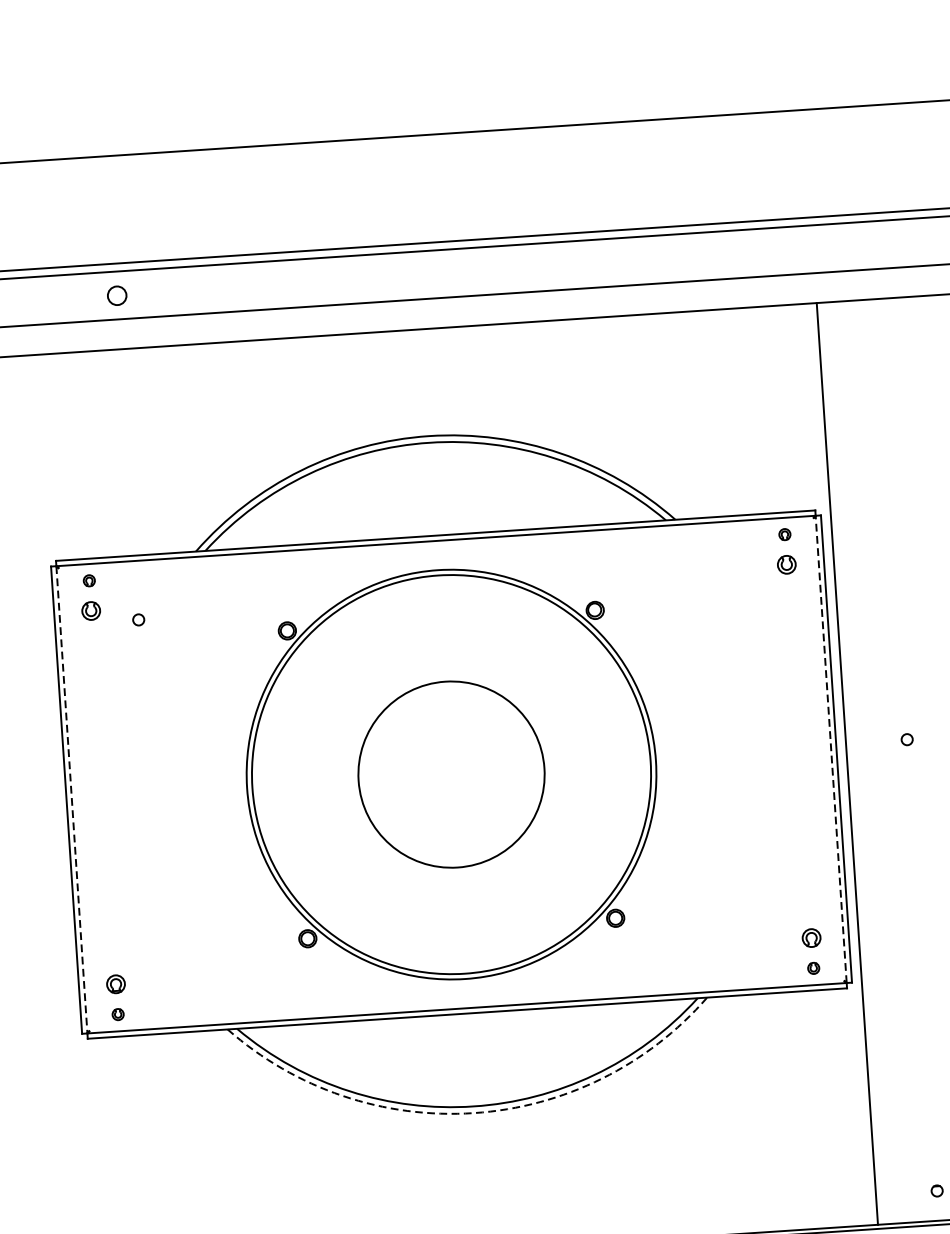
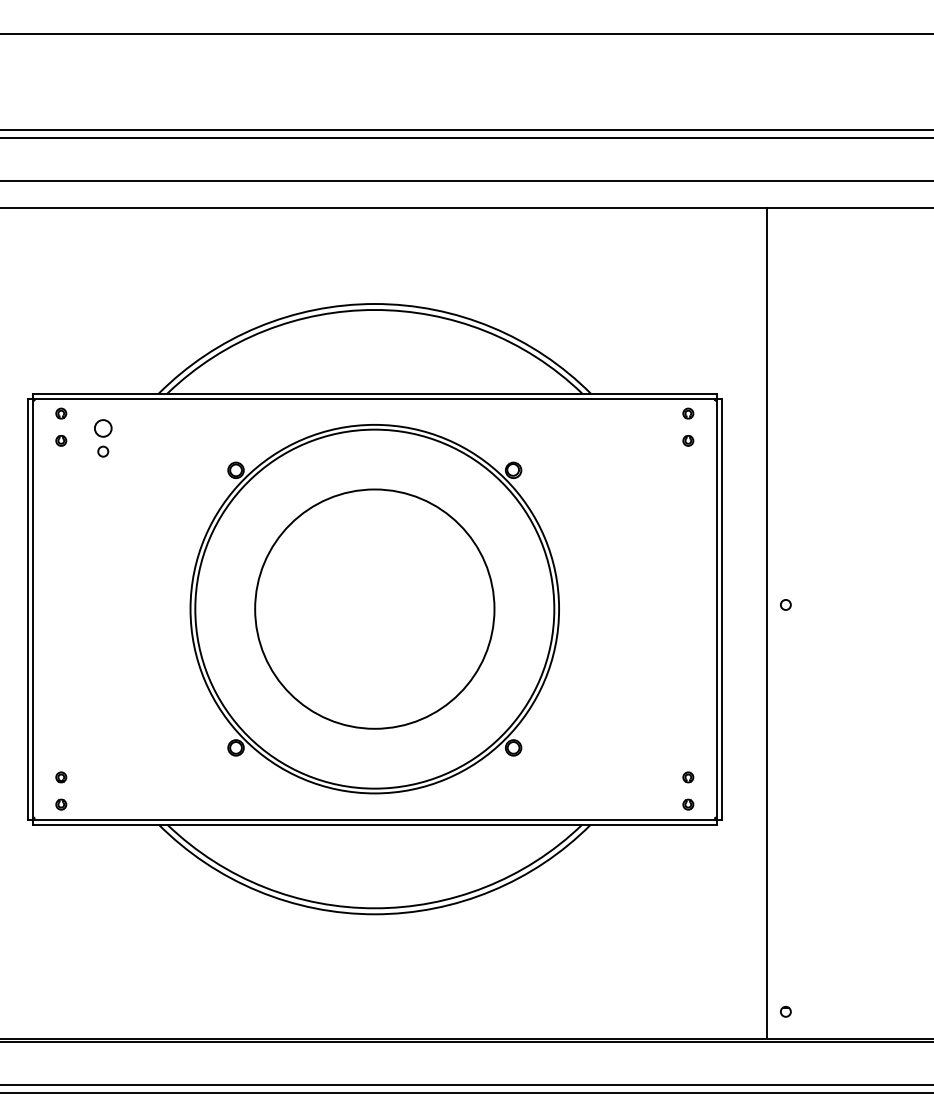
circle: (117, 295) -> (103, 428), moved
part: (787, 564) -> (688, 440), size x0.62
part: (91, 610) -> (61, 440), size x0.62
line: (831, 749) -> (717, 609), dashed -> solid
line: (847, 763) -> (766, 622), moved
circle: (451, 773) -> (374, 608), size x1.43
line: (71, 800) -> (32, 609), dashed -> solid
part: (811, 938) -> (688, 777), size x0.62
part: (116, 984) -> (61, 777), size x0.62
arc: (473, 1113) -> (374, 914), dashed -> solid

